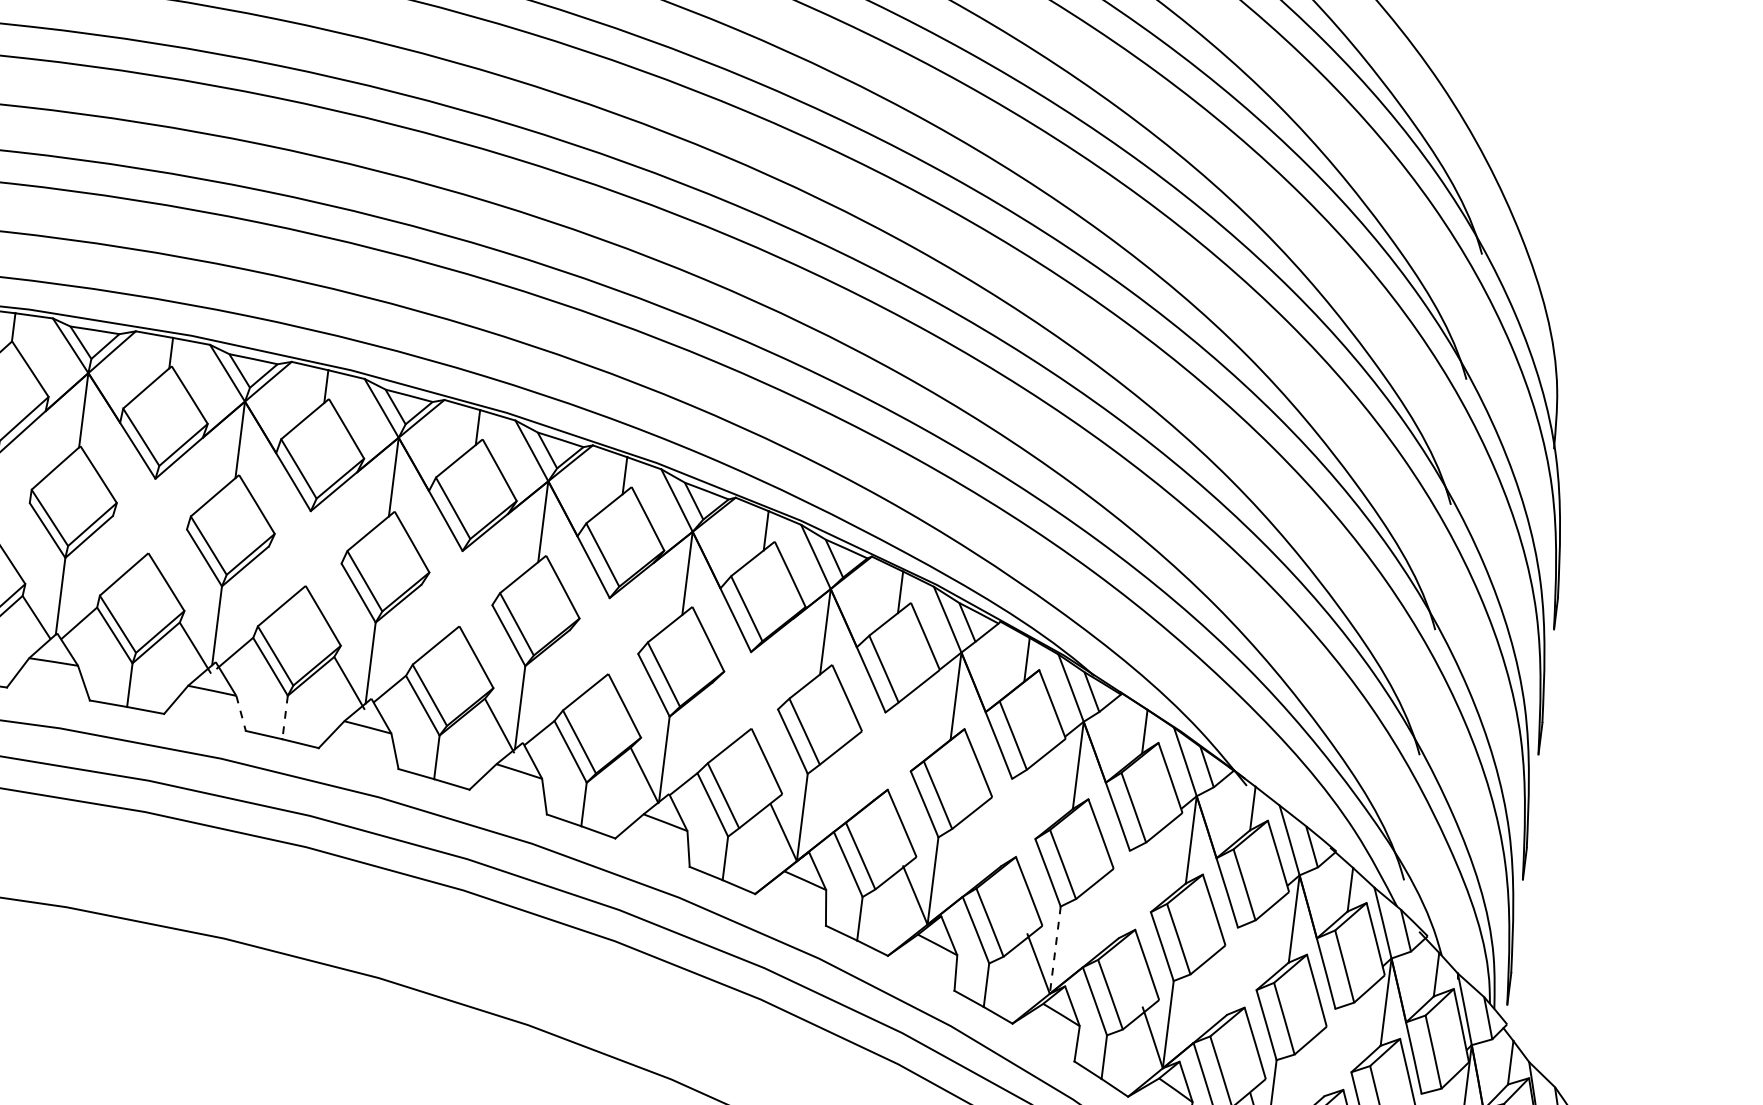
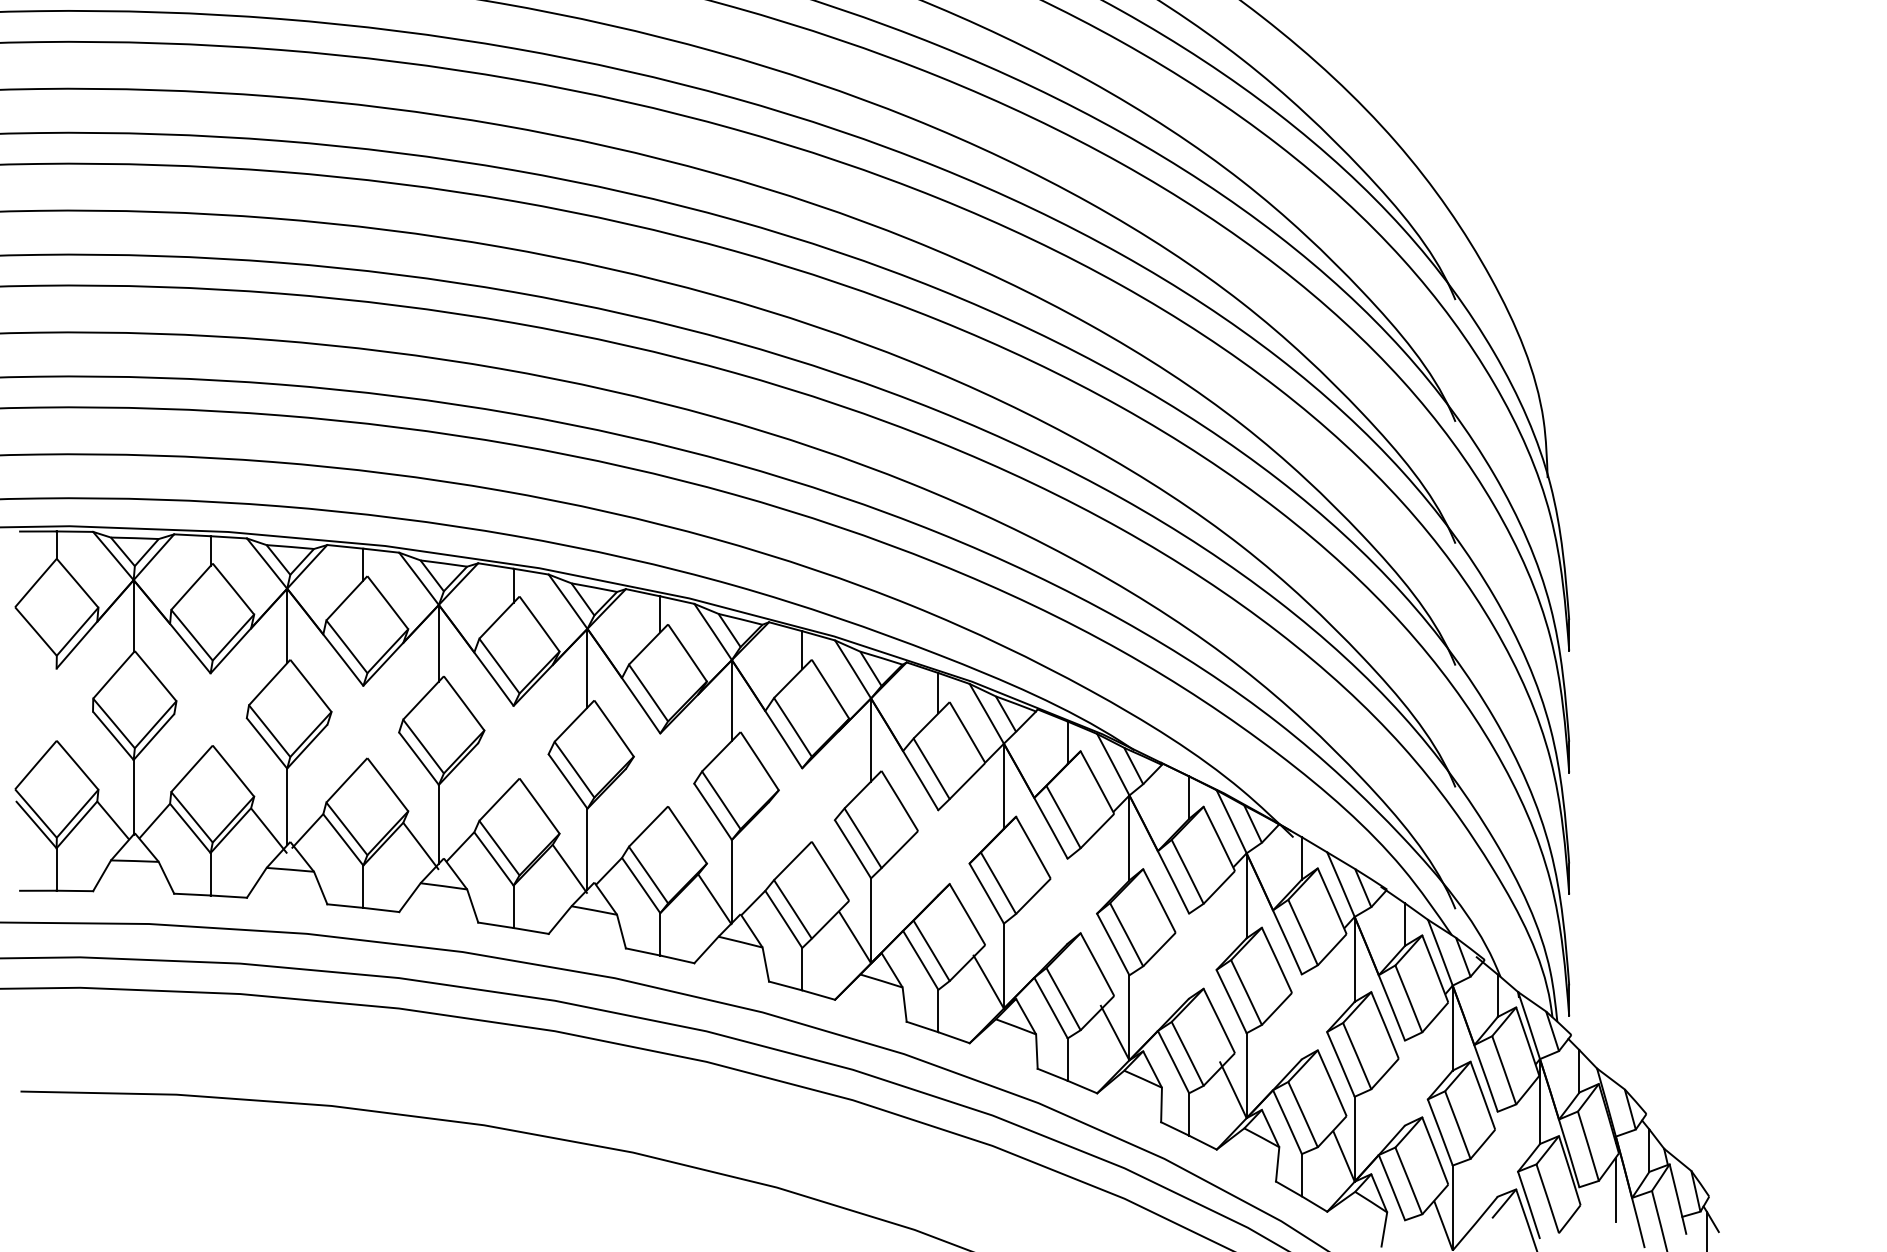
line: (240, 713) -> (320, 888), dashed -> solid
line: (285, 718) -> (363, 887), dashed -> solid
line: (1055, 950) -> (1129, 1018), dashed -> solid

